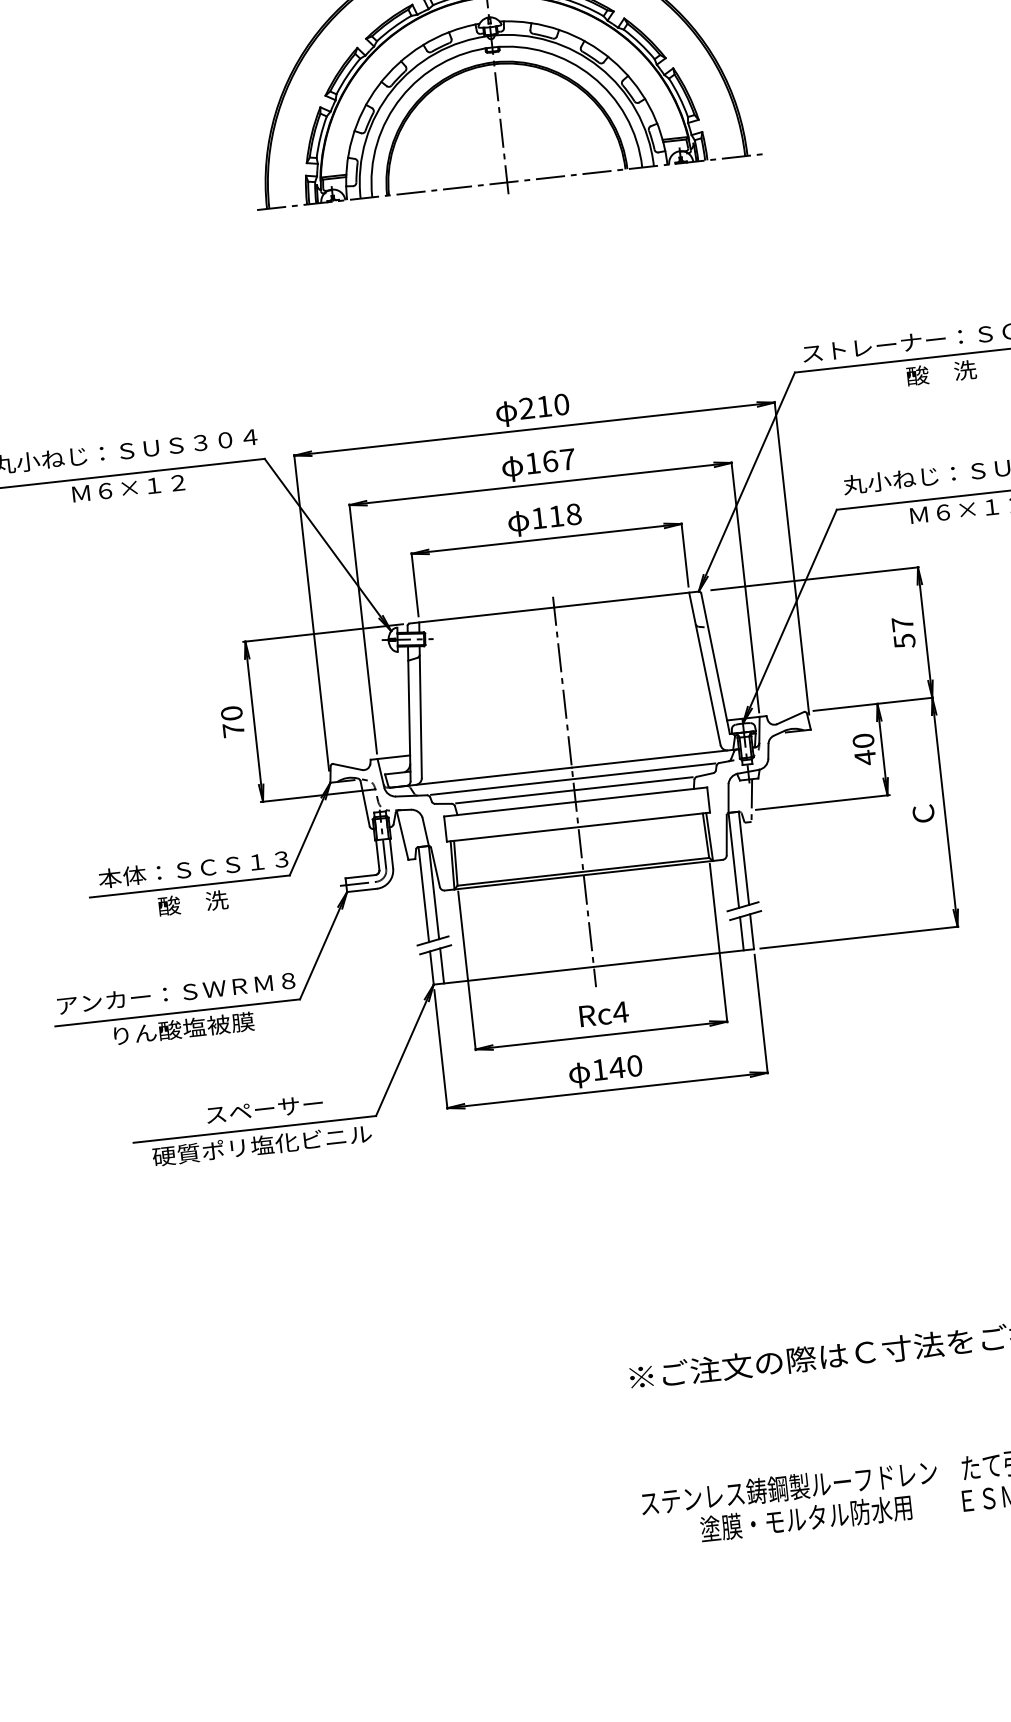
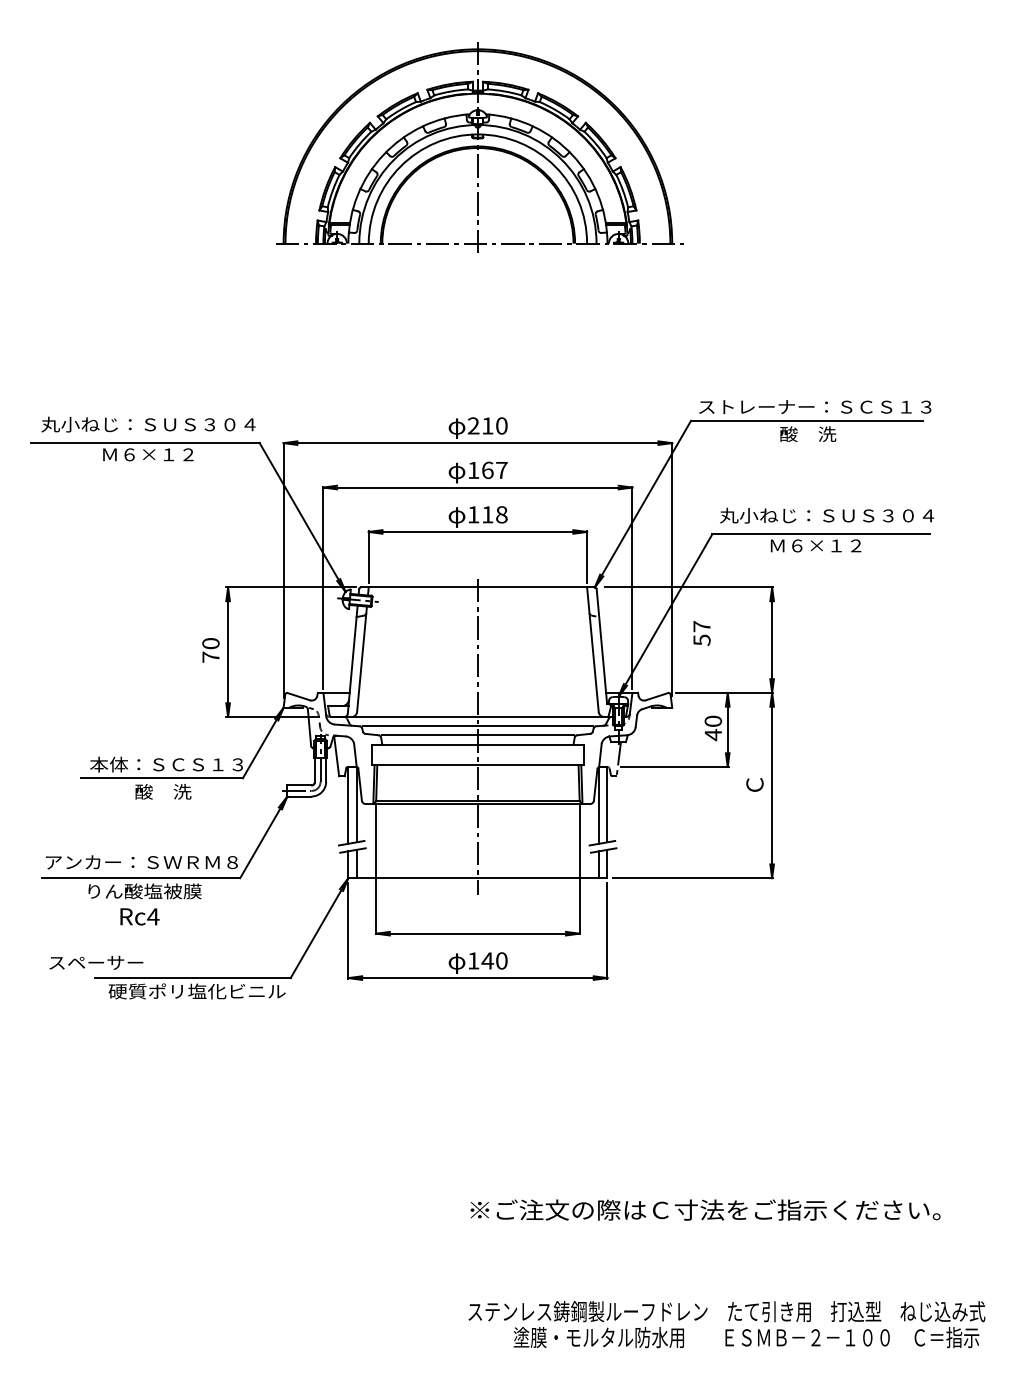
text: (903, 632) -> (701, 633), moved
text: (603, 1013) -> (139, 916), moved
text: (264, 1108) -> (96, 962), moved

